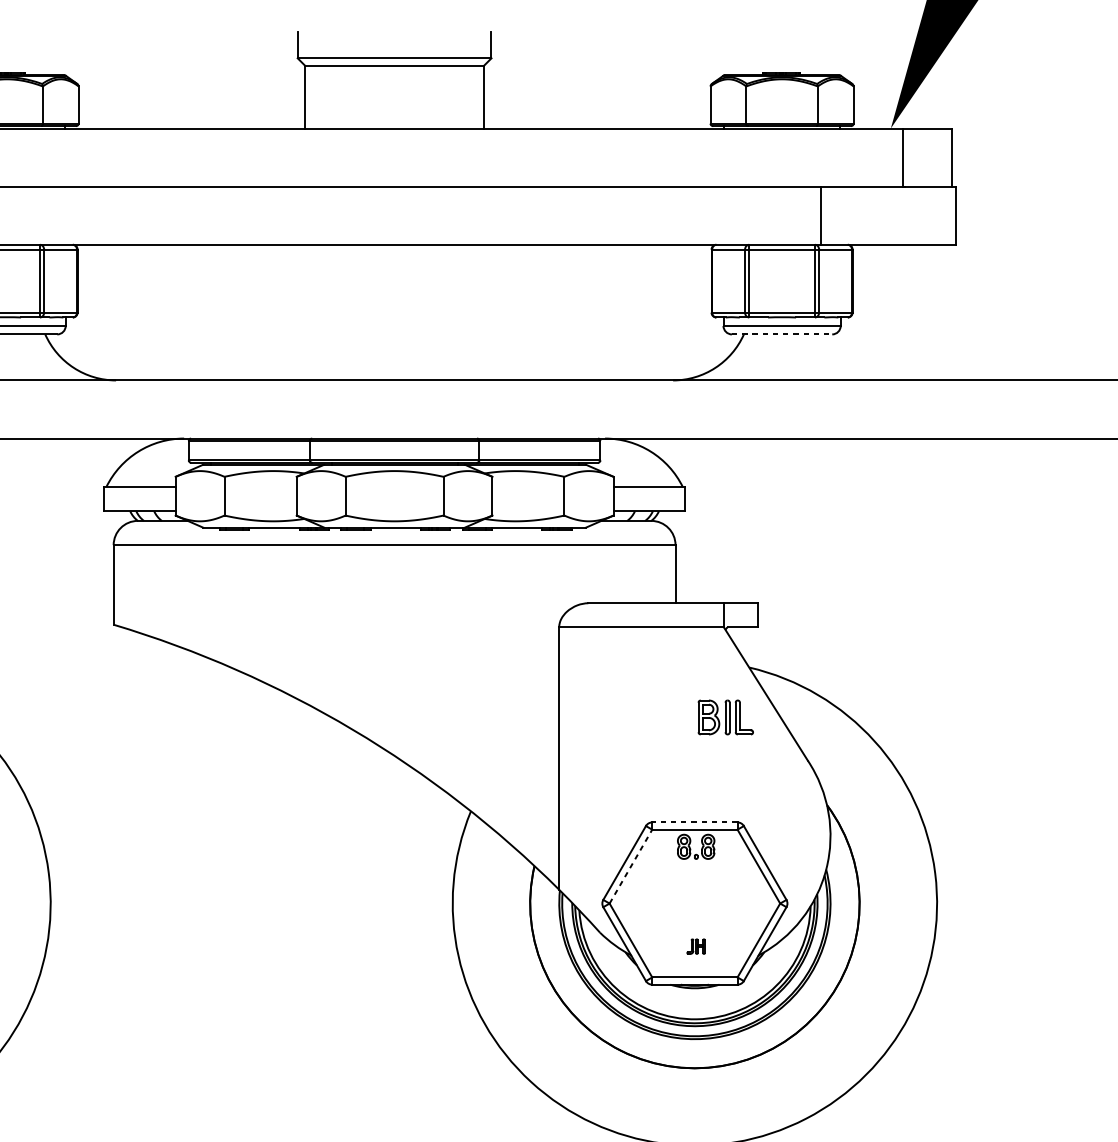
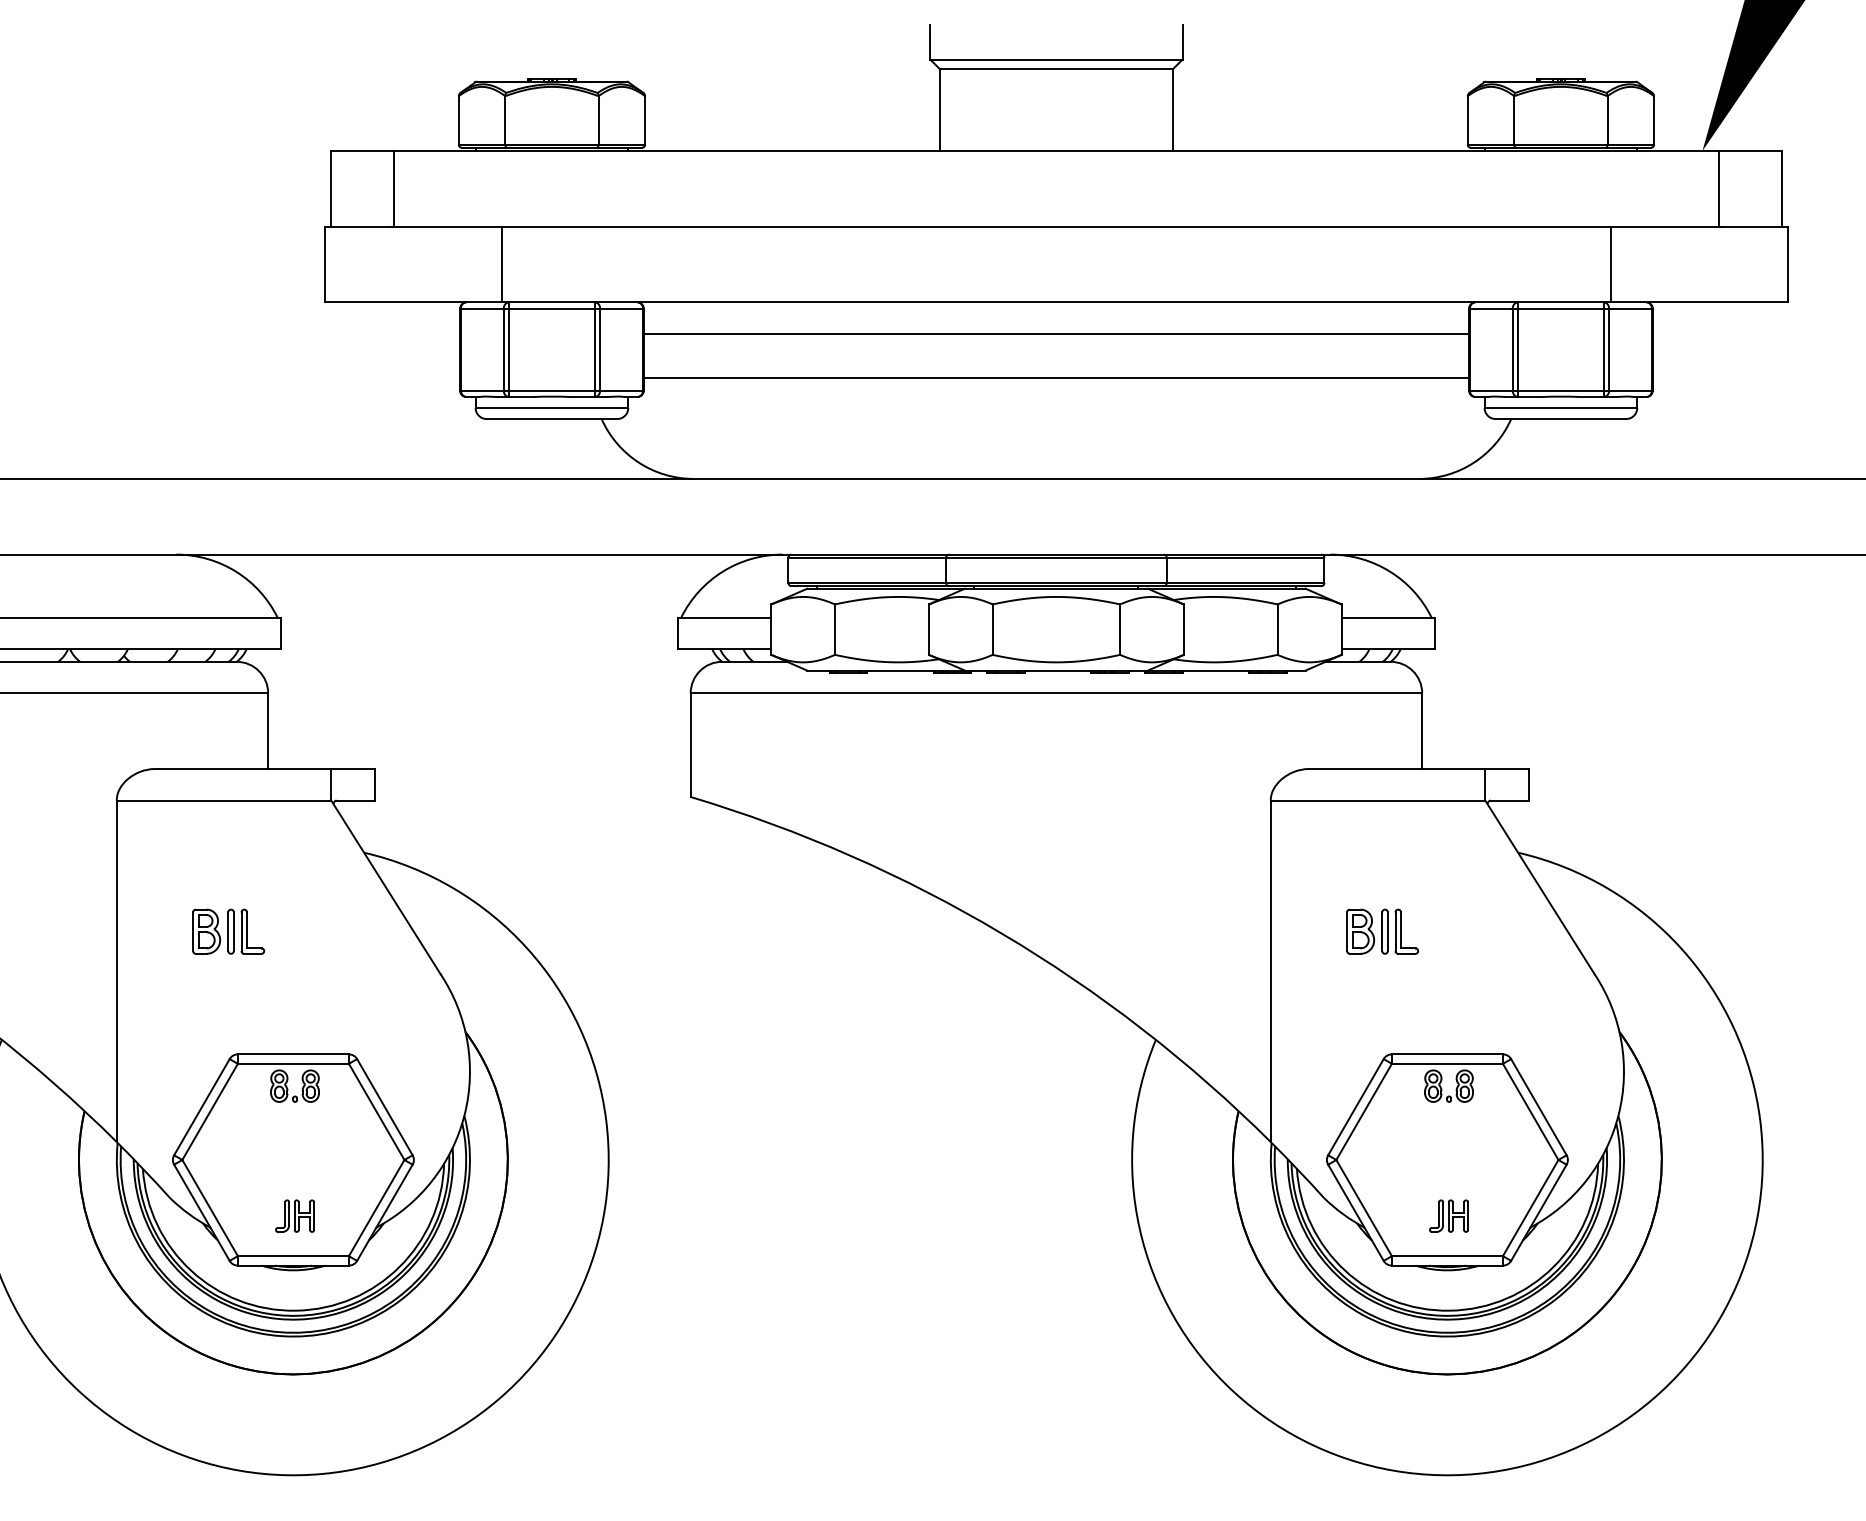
line: (394, 268) -> (1056, 333), added
line: (394, 303) -> (1056, 378), added
line: (782, 334) -> (1561, 419), dashed -> solid
part: (725, 717) -> (1382, 931), moved
line: (694, 822) -> (1447, 1054), dashed -> solid
line: (631, 866) -> (1364, 1111), dashed -> solid
part: (695, 946) -> (1448, 1215), size x1.67

